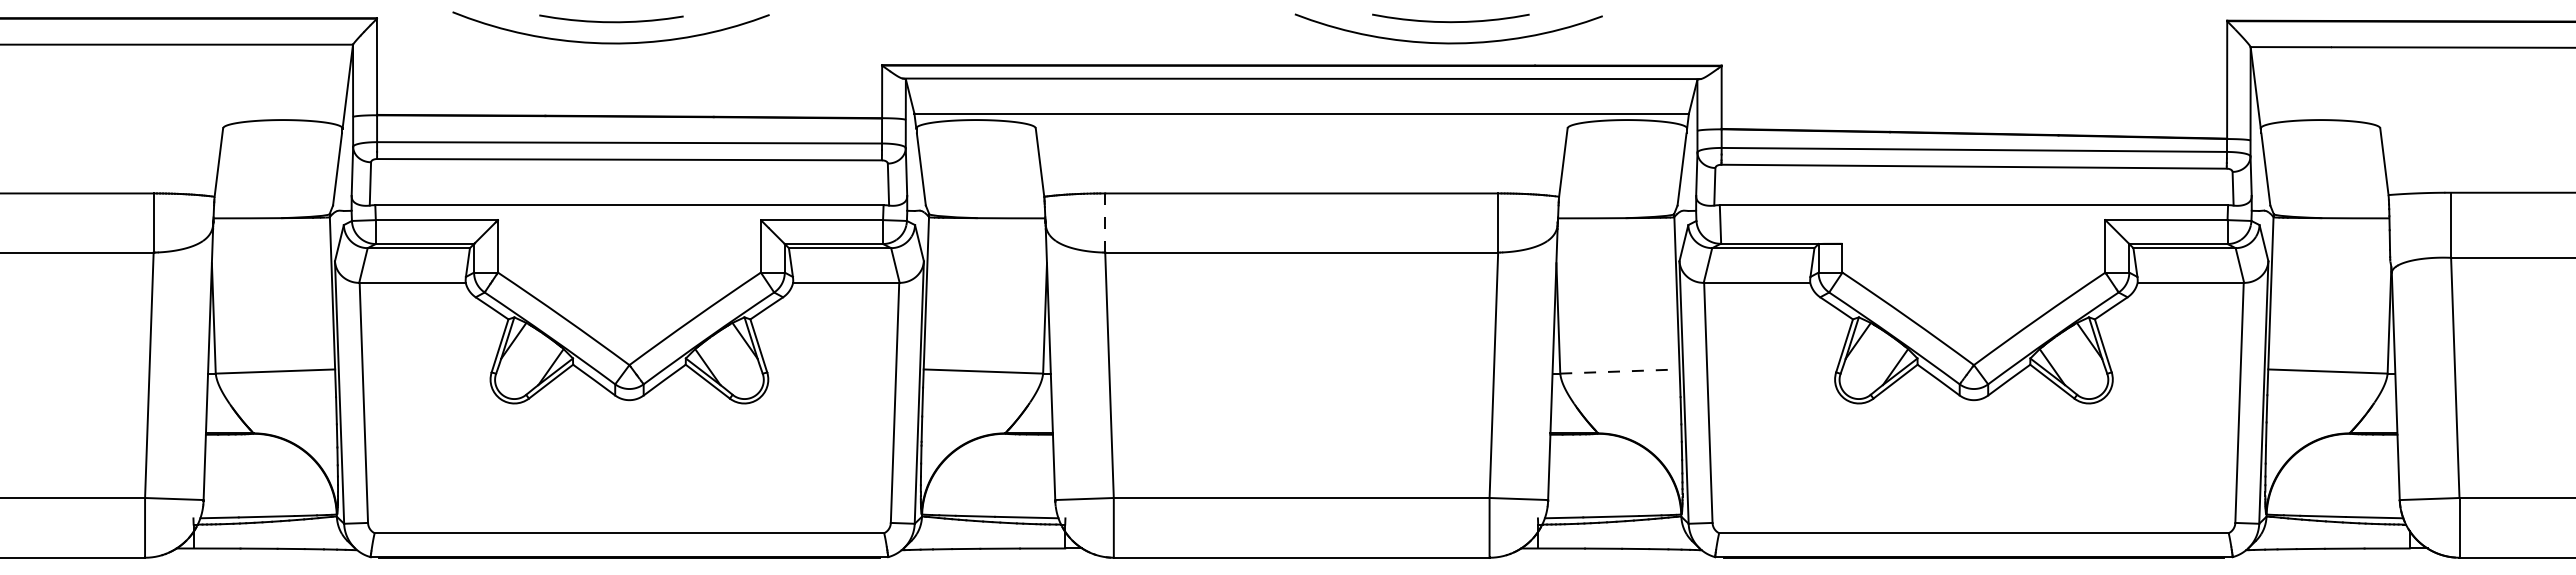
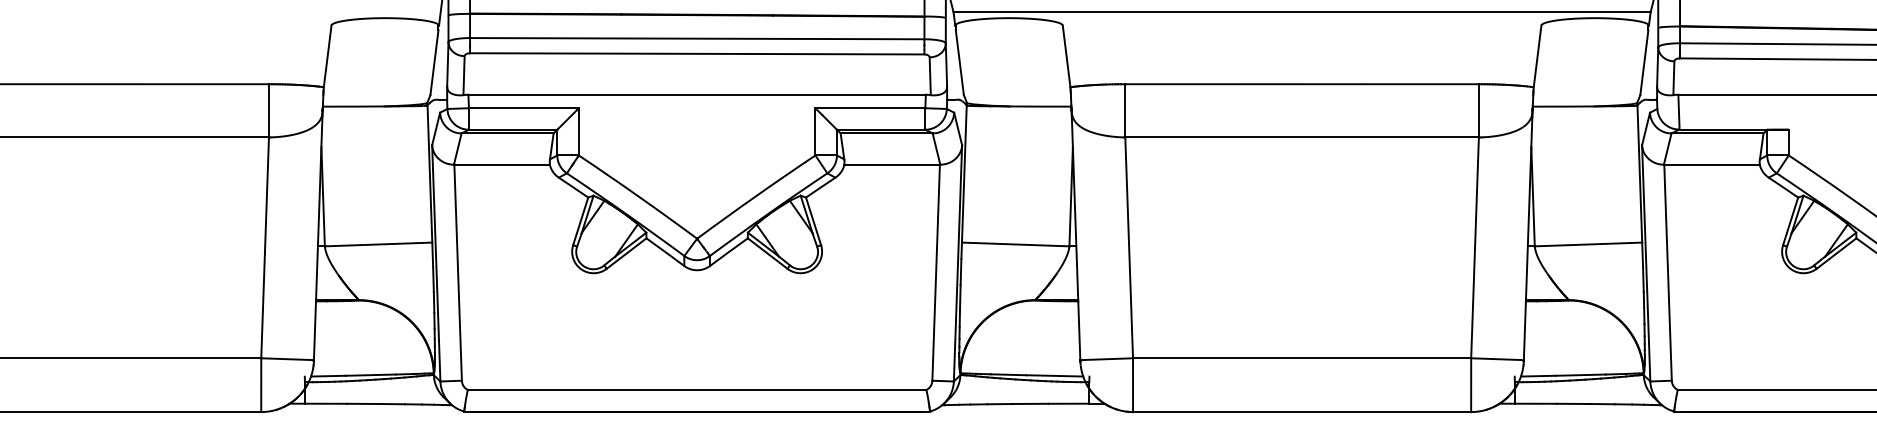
line: (1105, 223) -> (1125, 111), dashed -> solid
line: (1619, 371) -> (1588, 244), dashed -> solid

